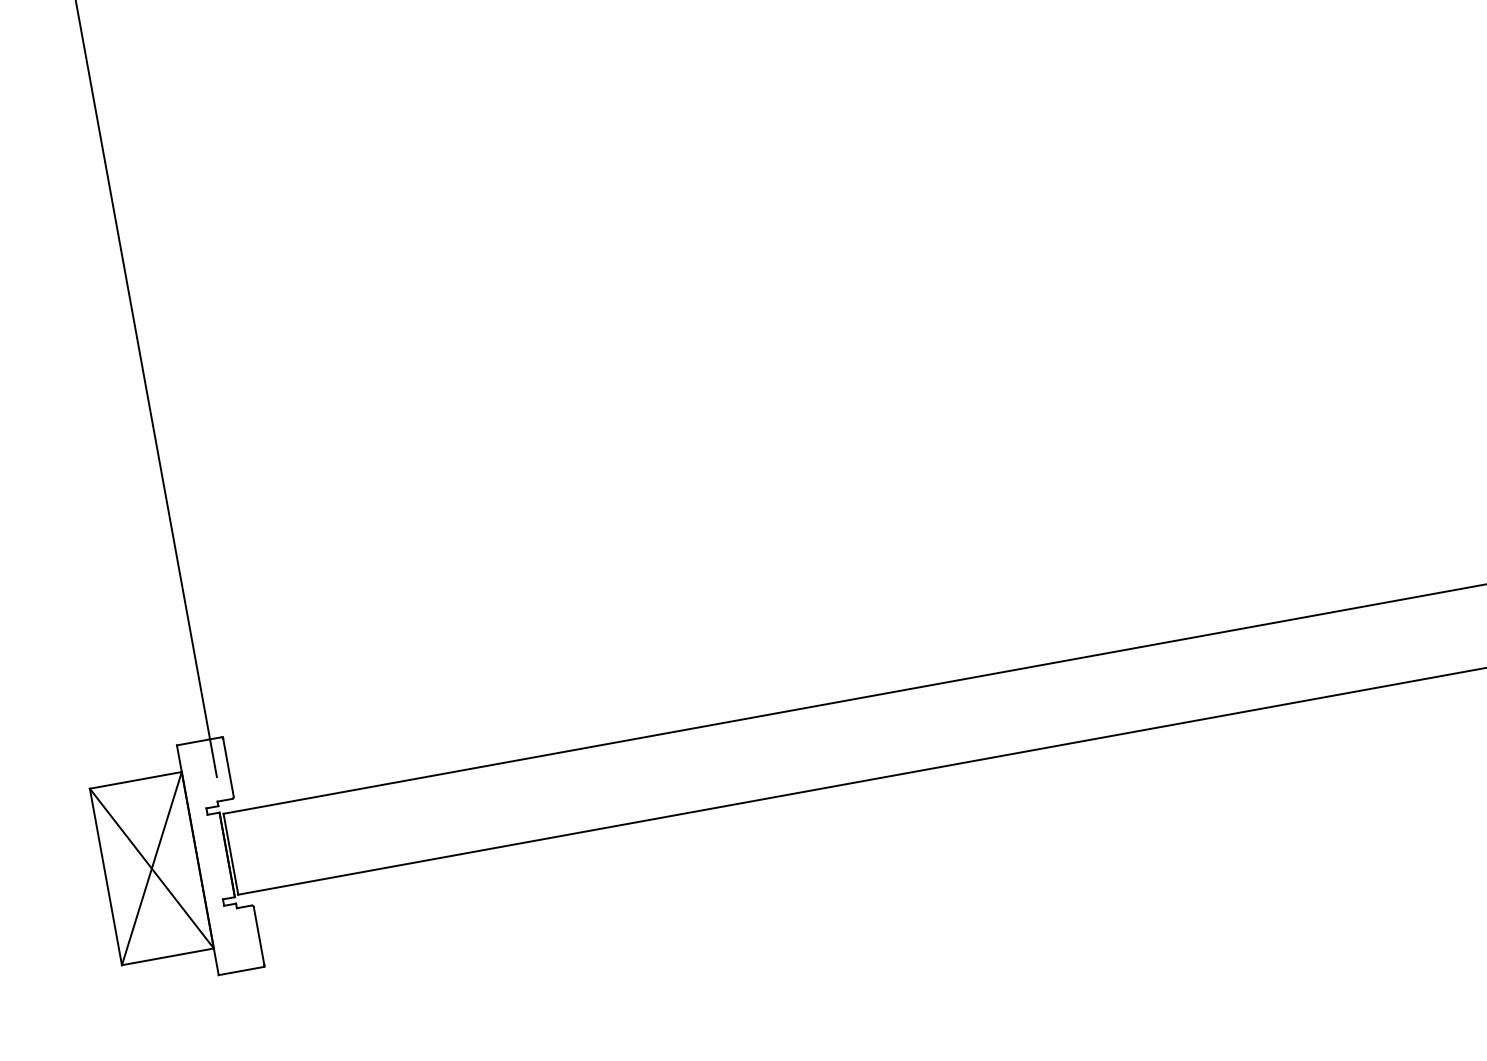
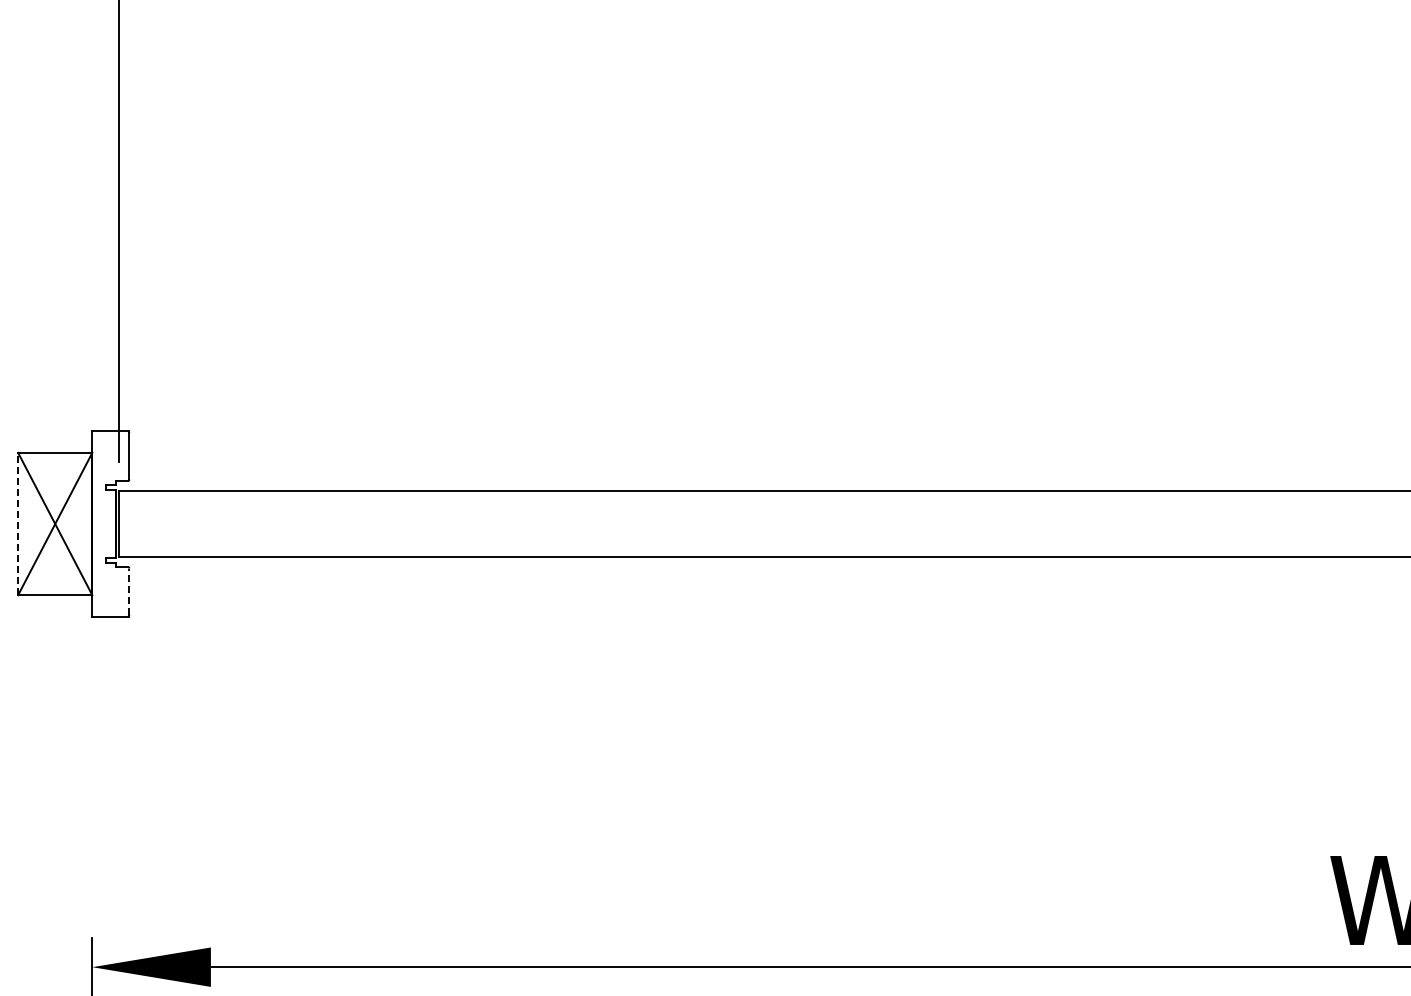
line: (106, 876) -> (18, 523), solid -> dashed
line: (259, 935) -> (129, 591), solid -> dashed

